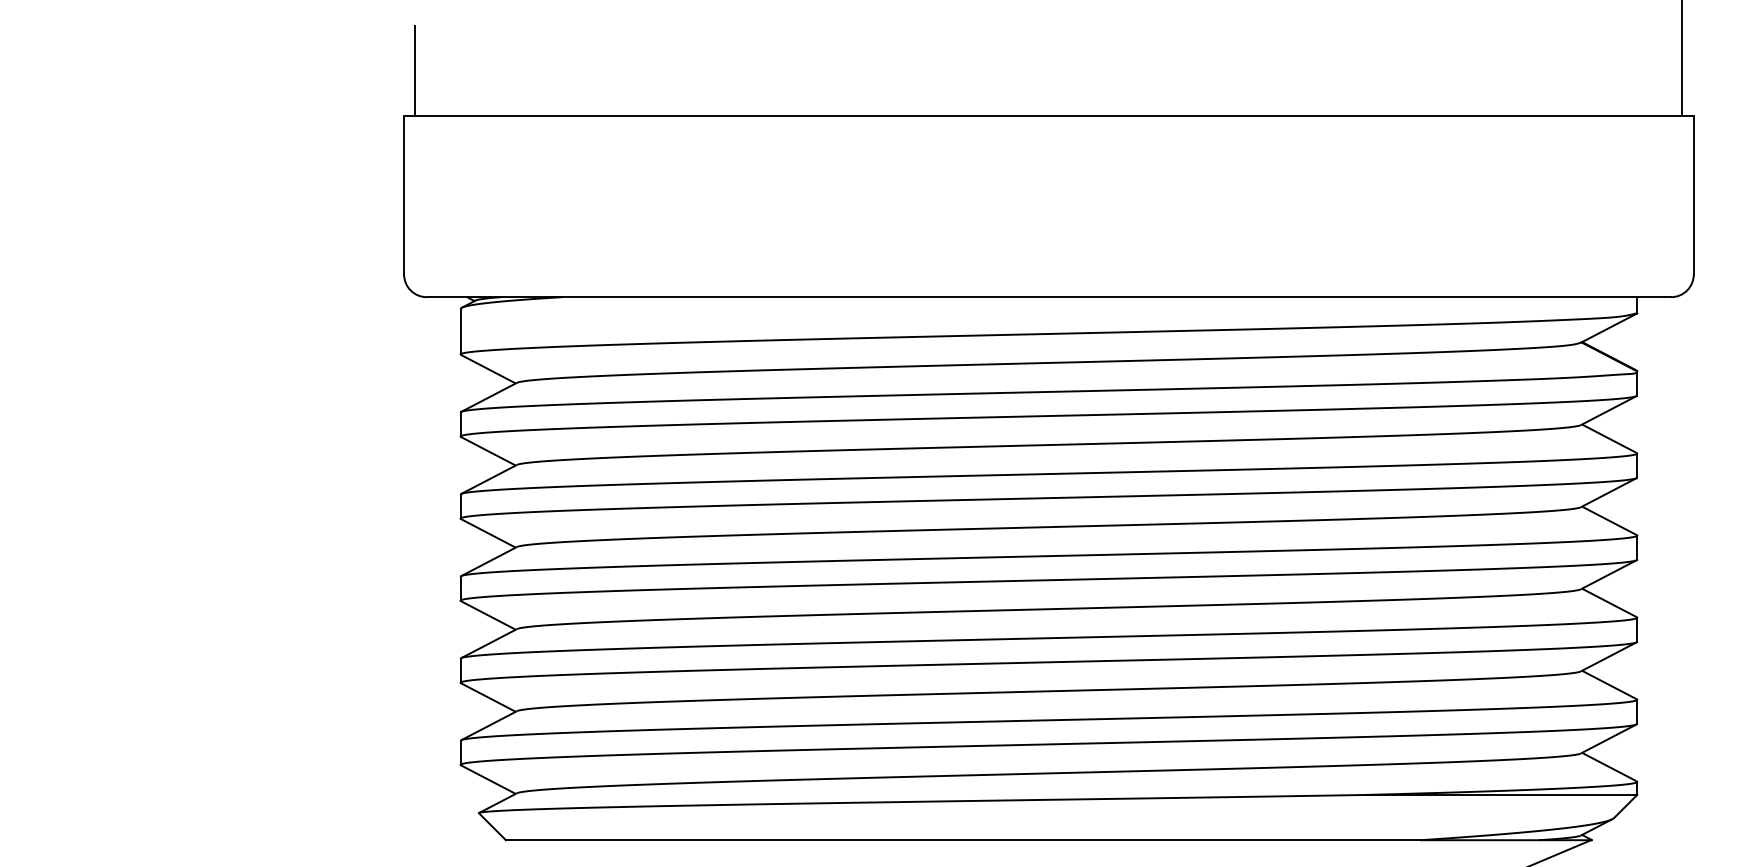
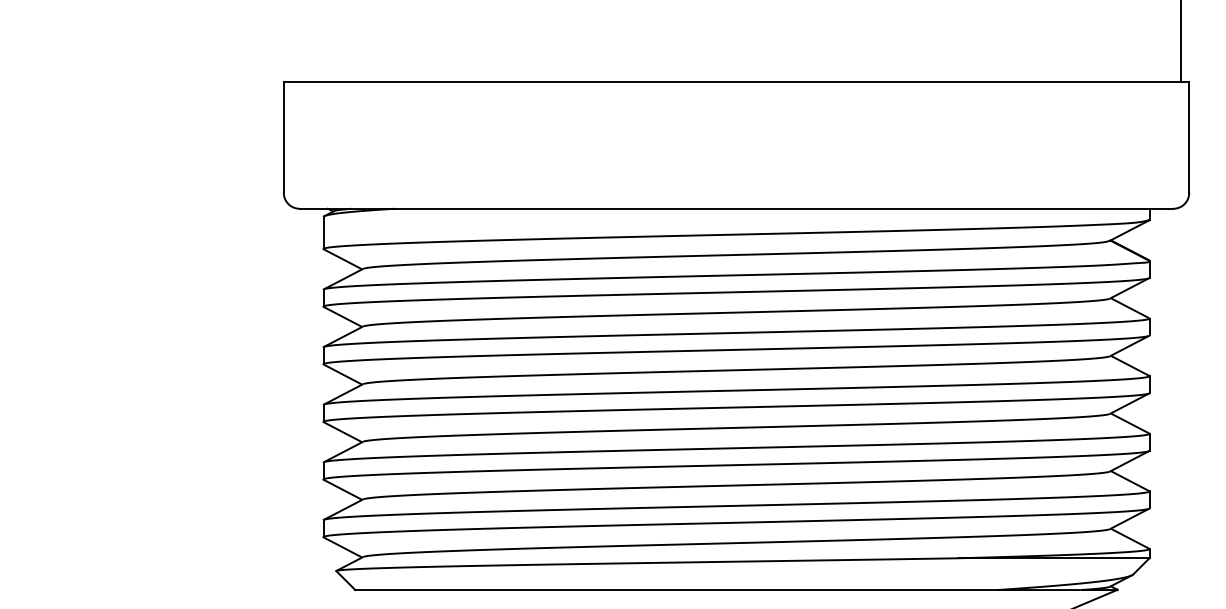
line: (415, 70) -> (291, 49), removed

